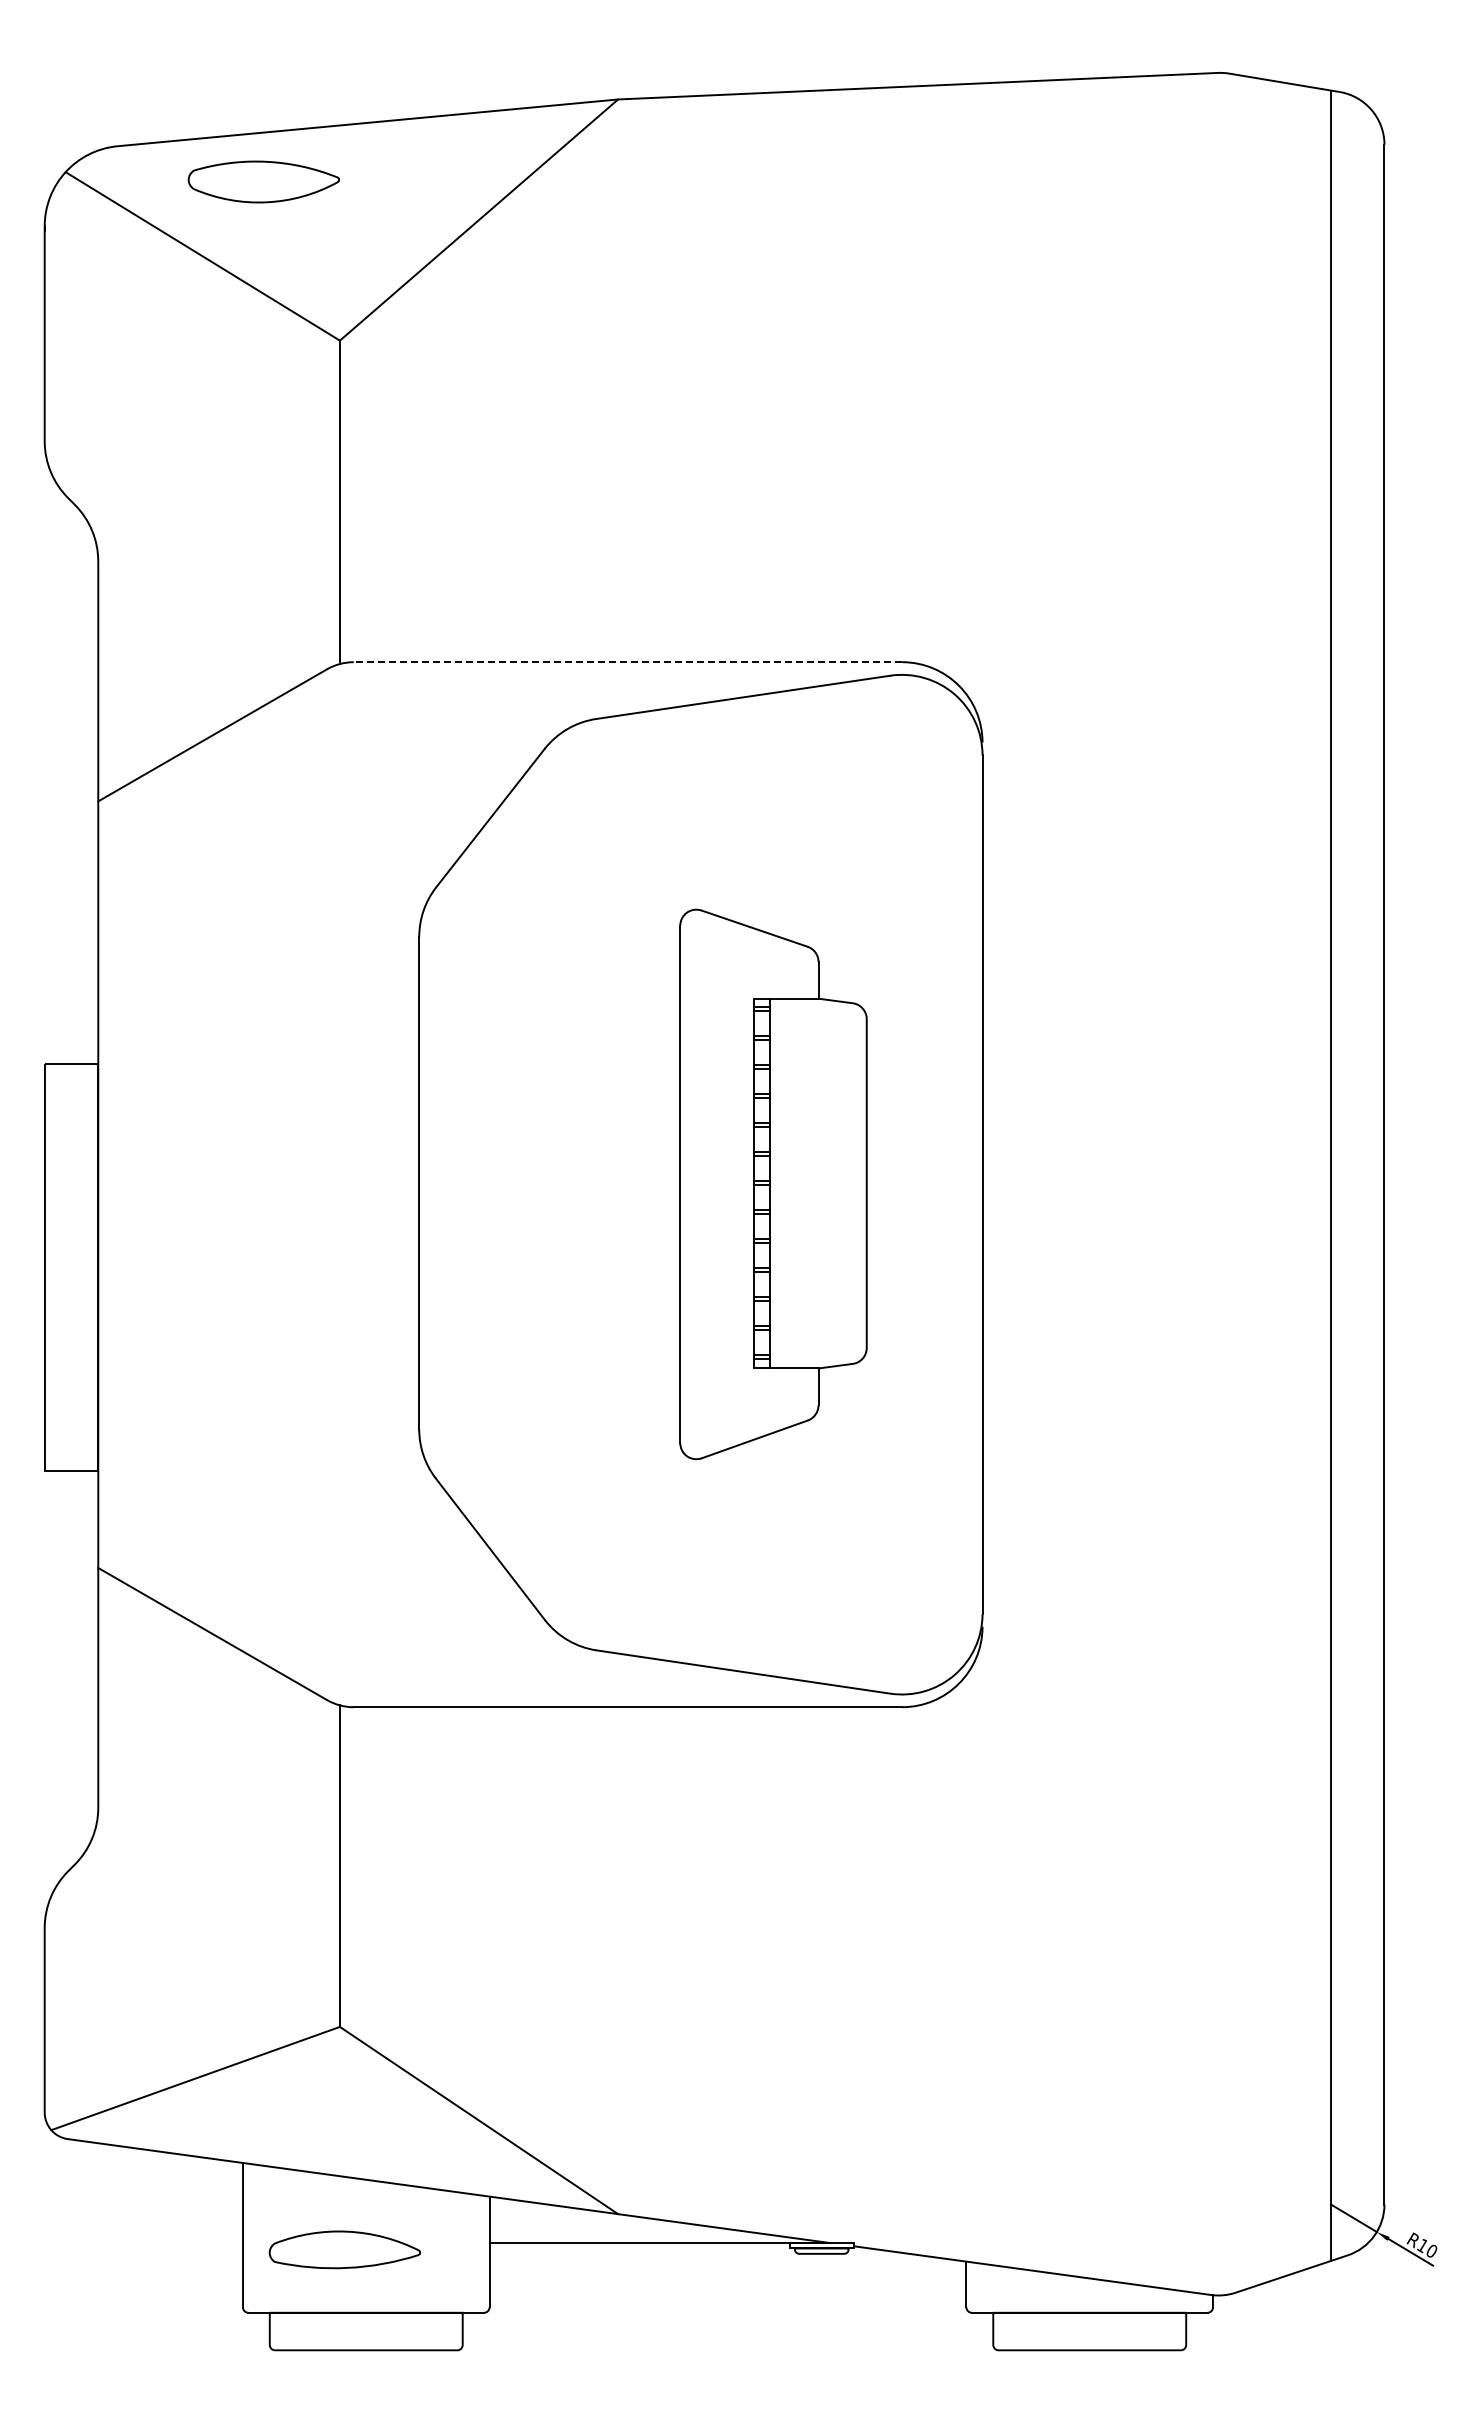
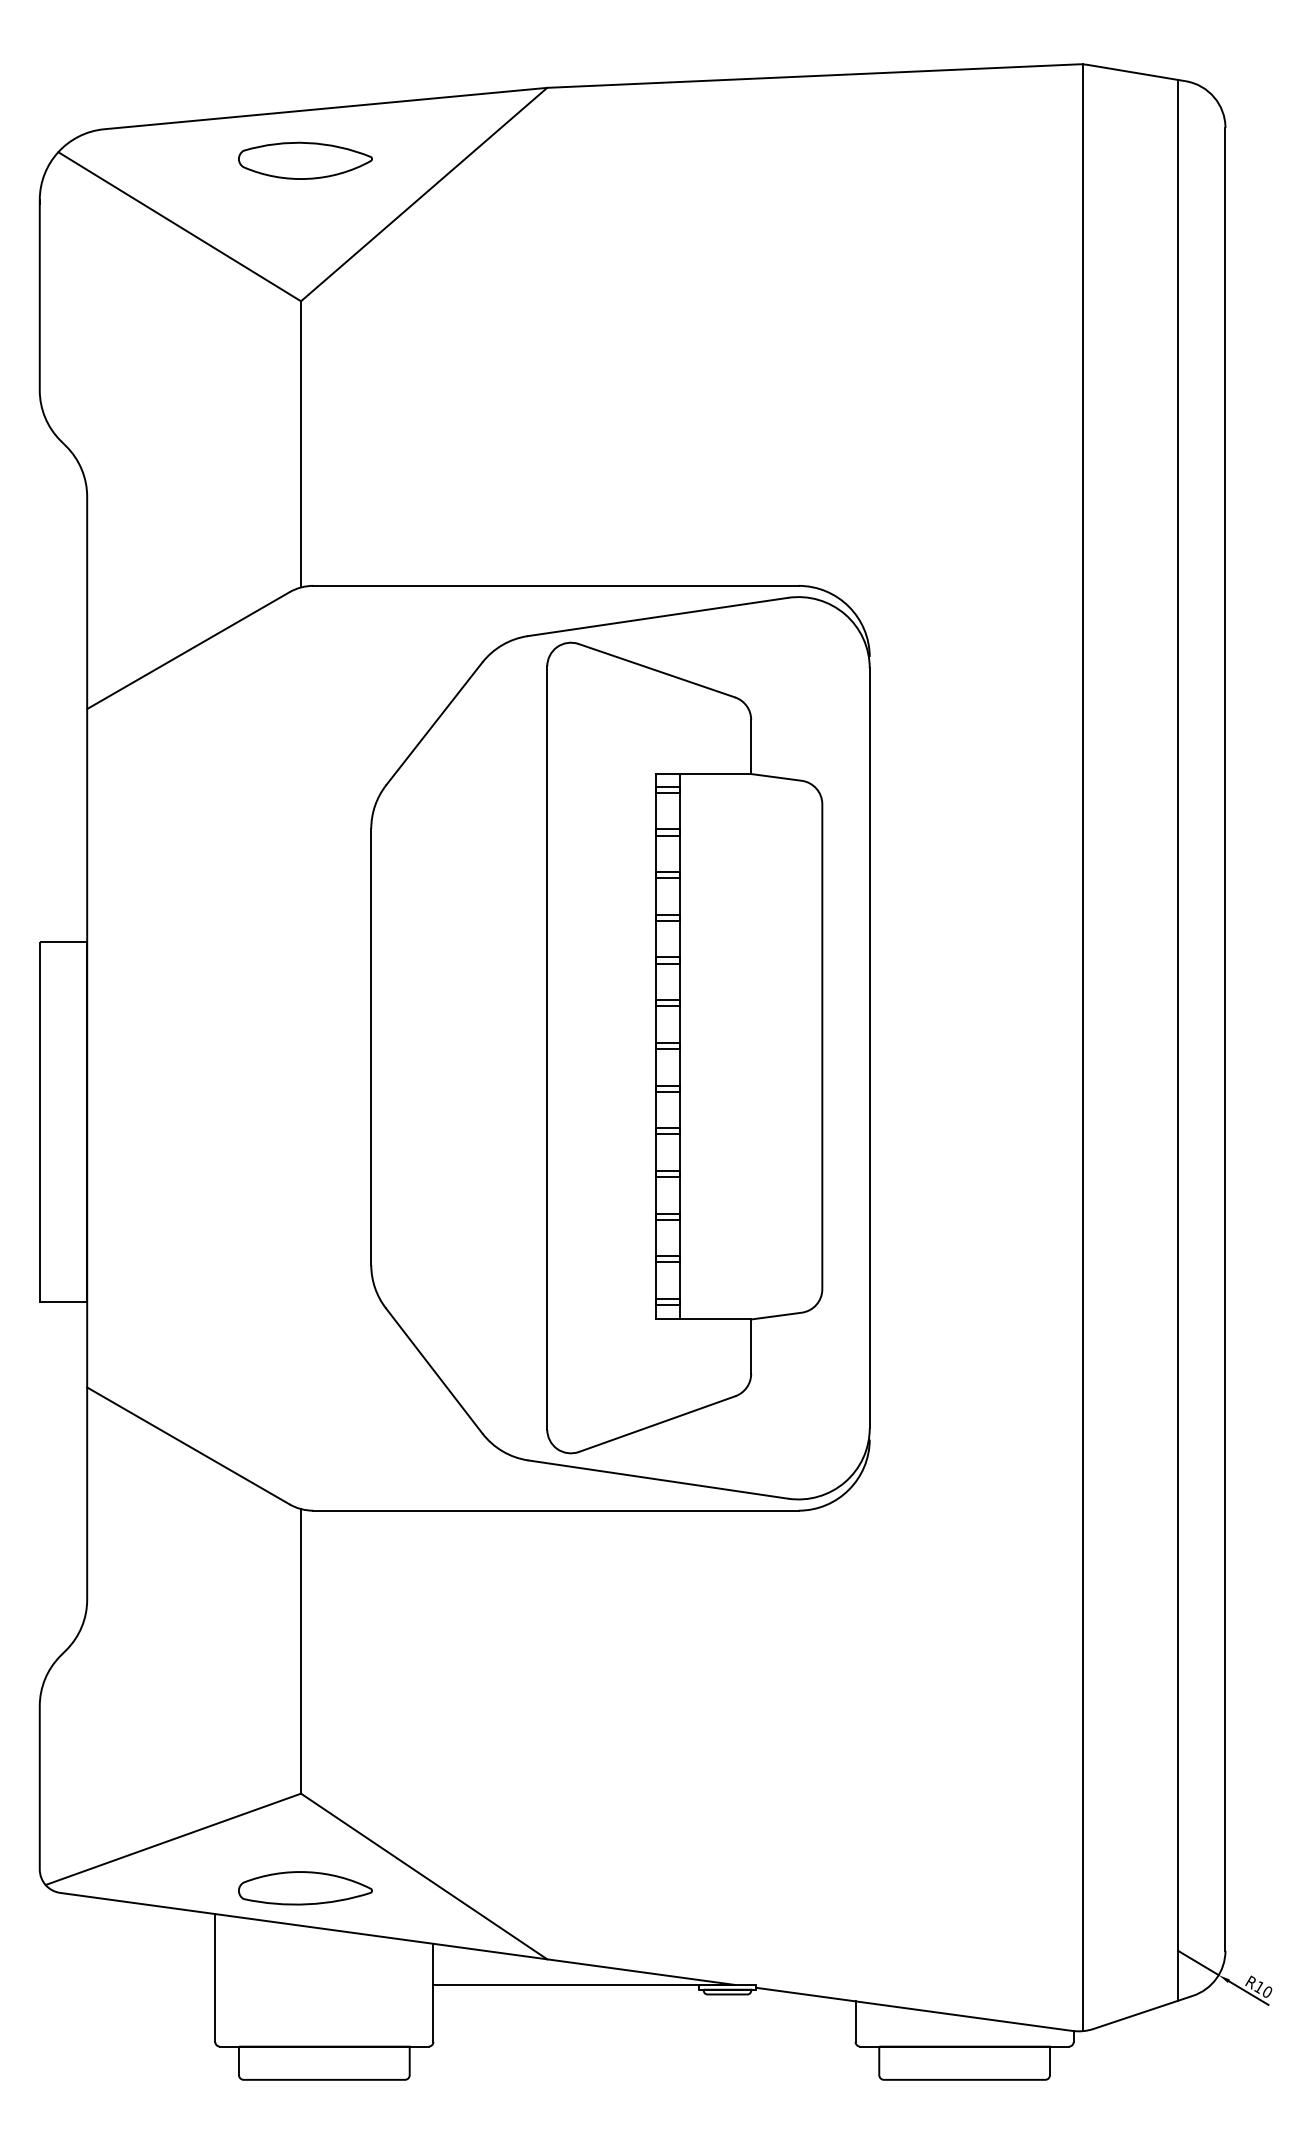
part: (263, 181) -> (305, 160), moved
line: (627, 662) -> (555, 586), dashed -> solid
line: (1223, 1183) -> (1083, 1047), added
part: (773, 1184) -> (684, 1048), size x1.67
part: (344, 2249) -> (305, 1887), moved

